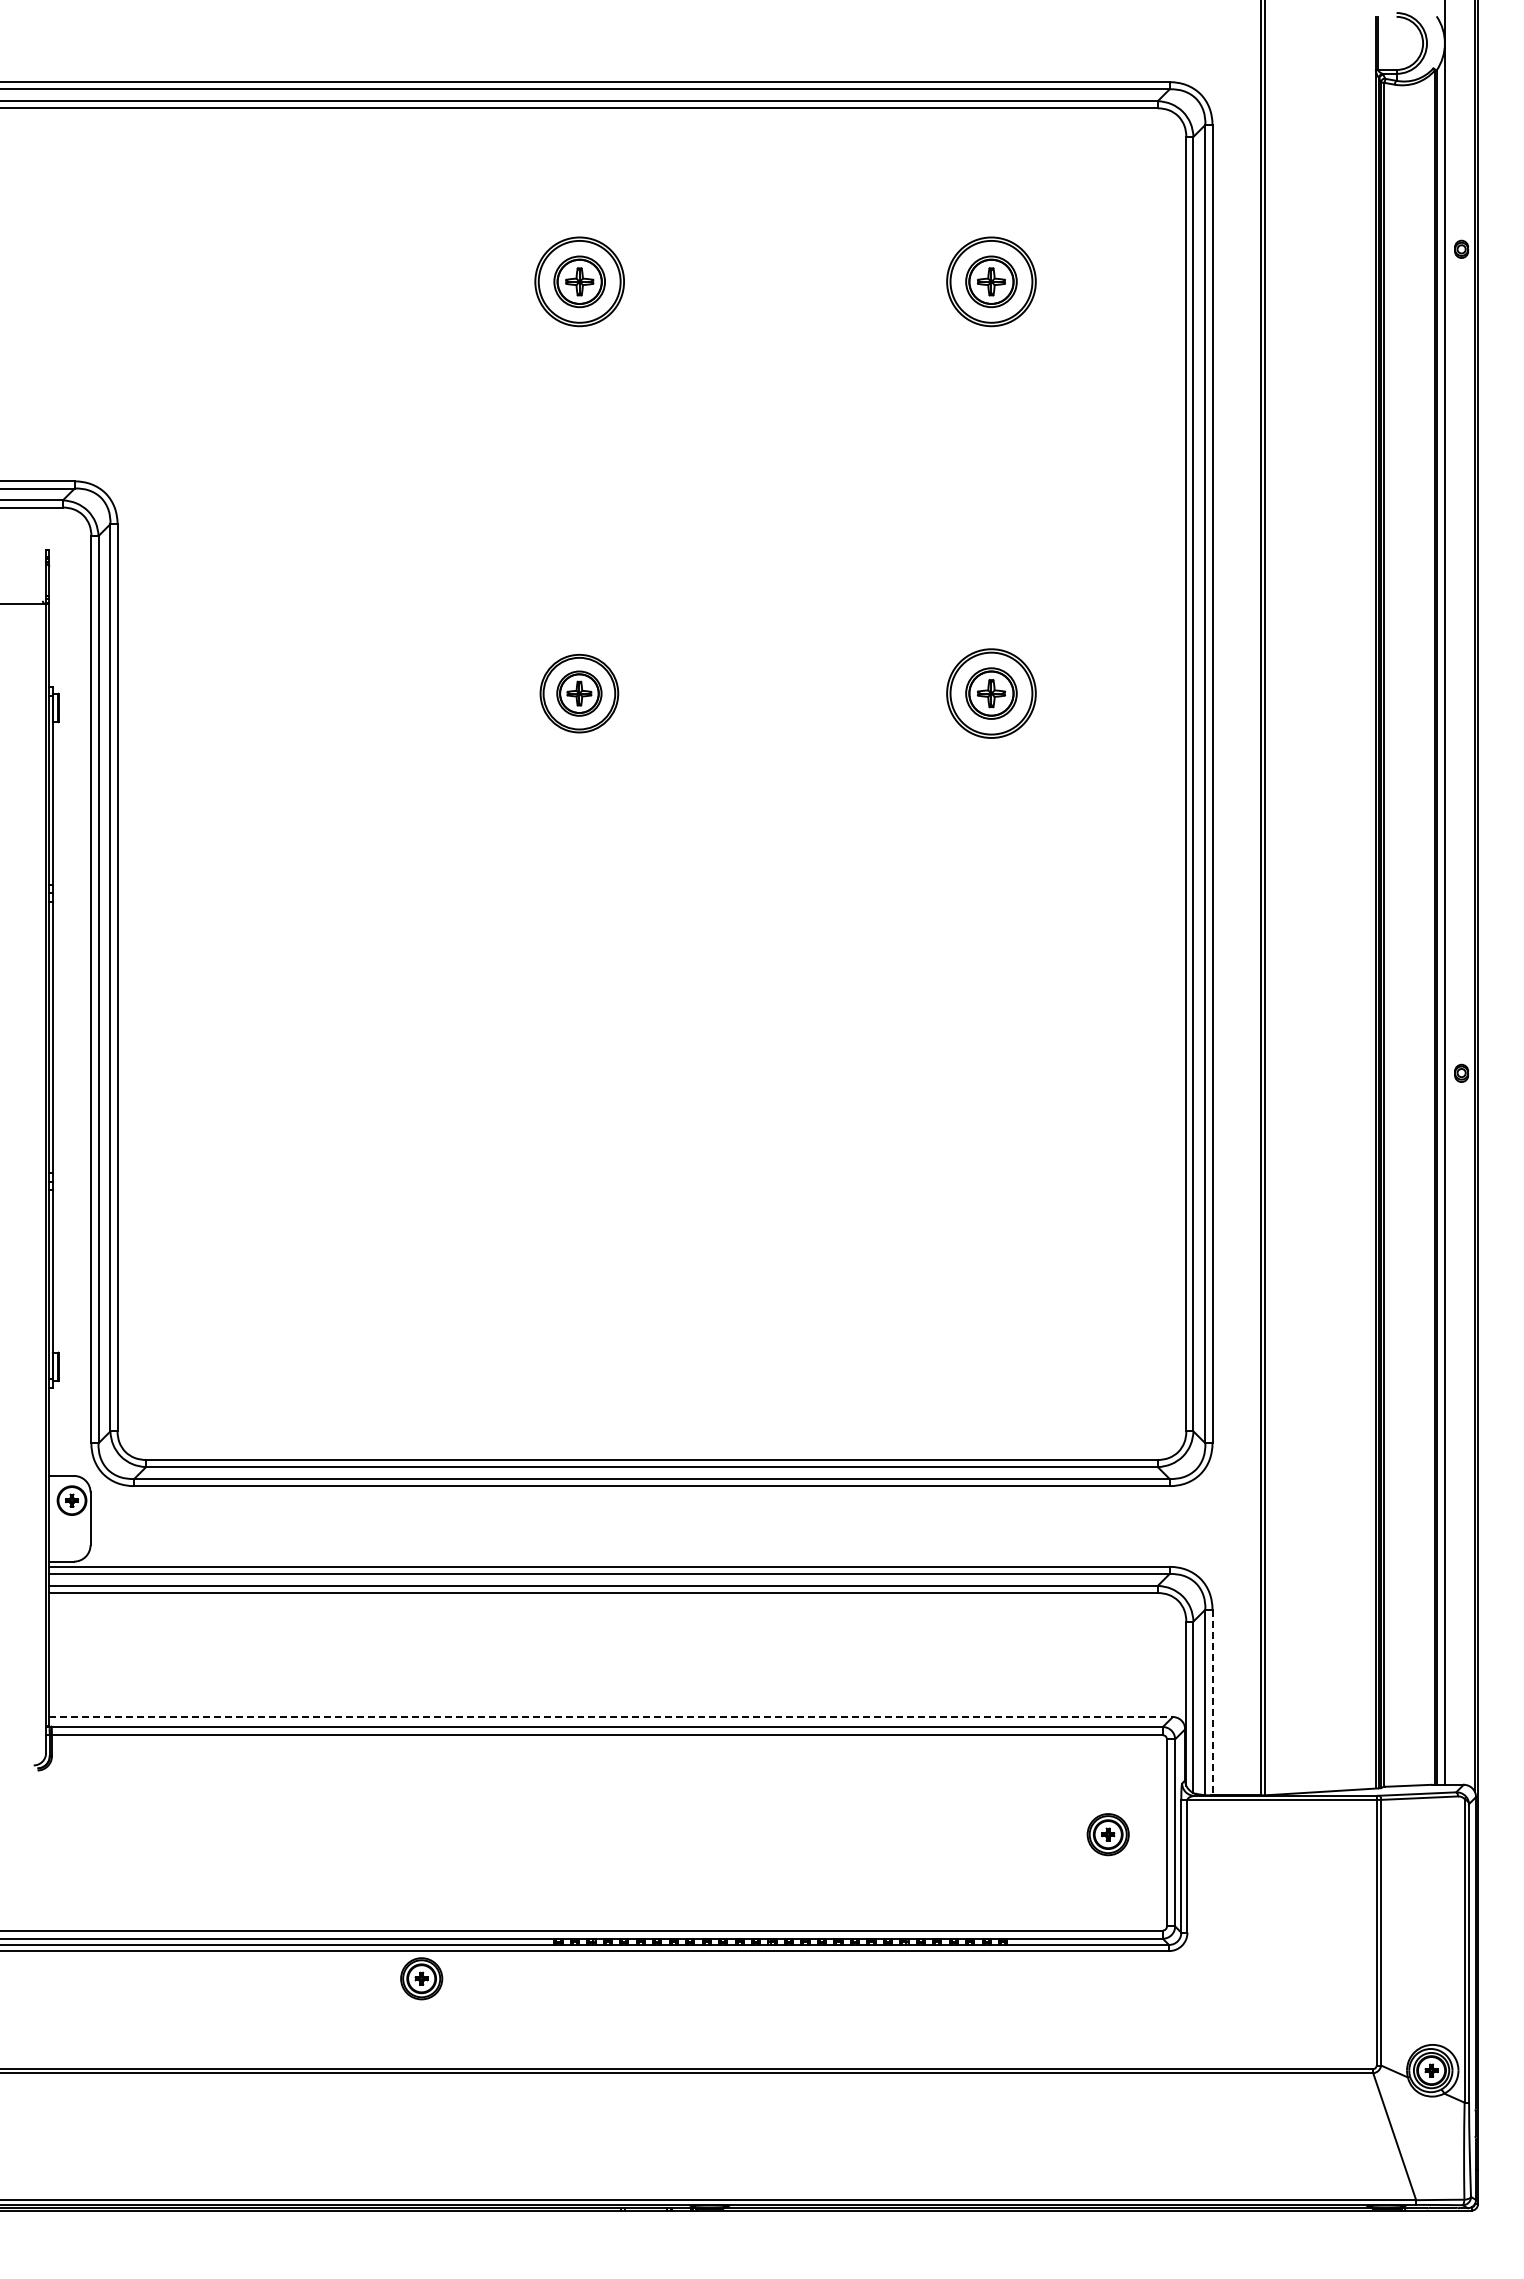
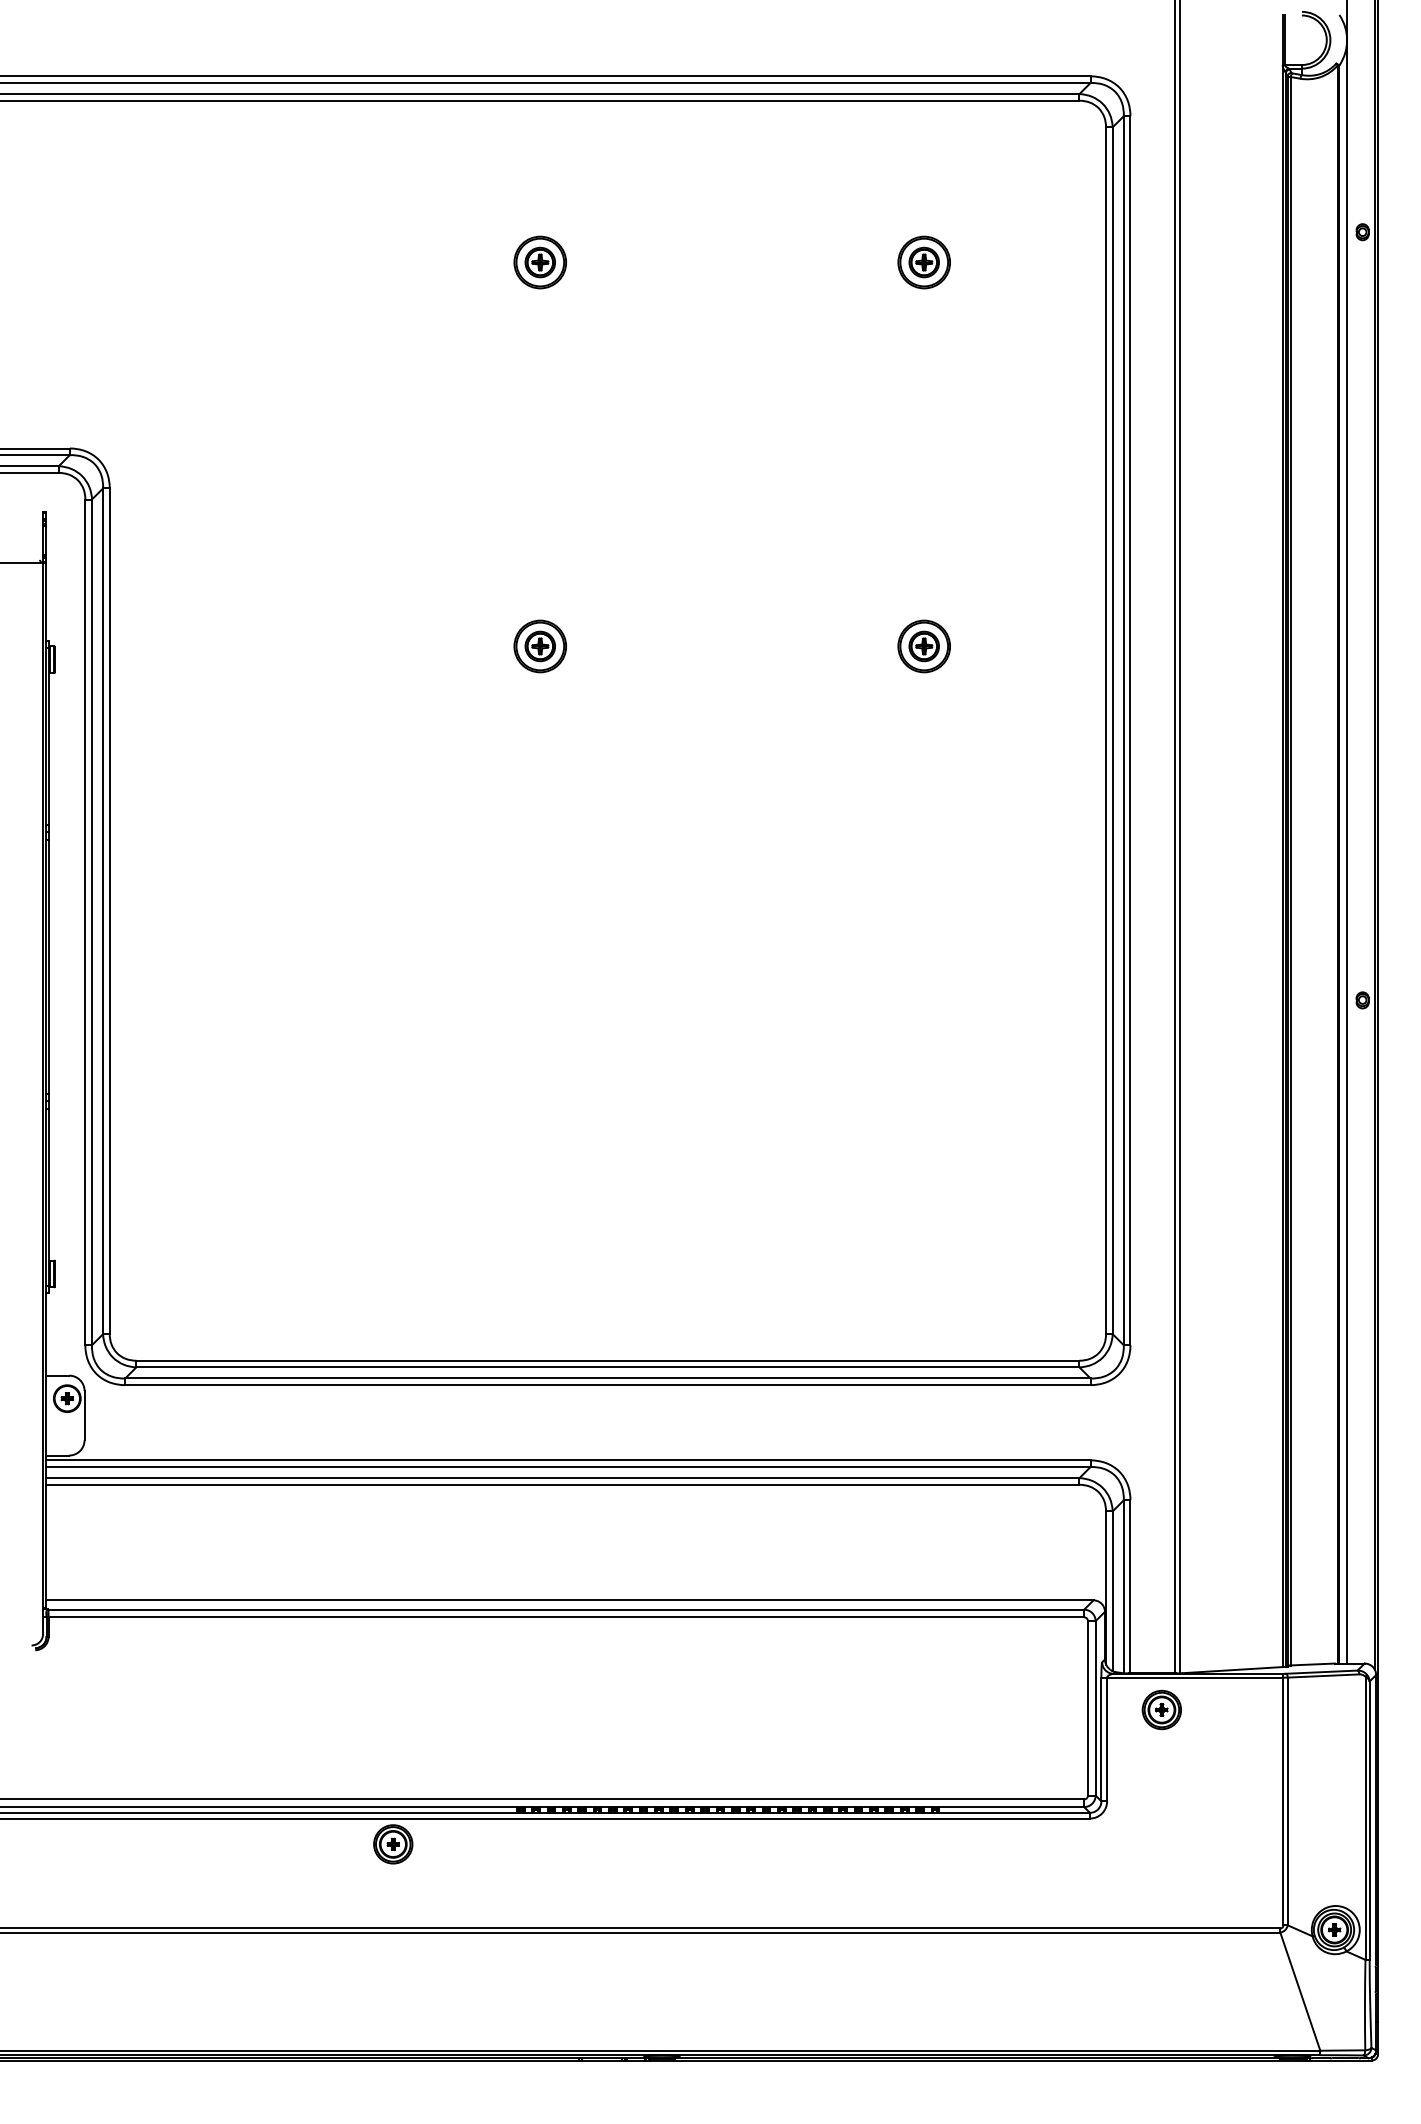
part: (578, 281) -> (539, 262), size x0.62
part: (990, 281) -> (923, 262), size x0.62
part: (579, 693) -> (540, 646), size x0.71
part: (990, 693) -> (923, 646), size x0.62
line: (1212, 1702) -> (1130, 1586), dashed -> solid
line: (611, 1717) -> (570, 1600), dashed -> solid
part: (1107, 1834) -> (1161, 1709), moved

